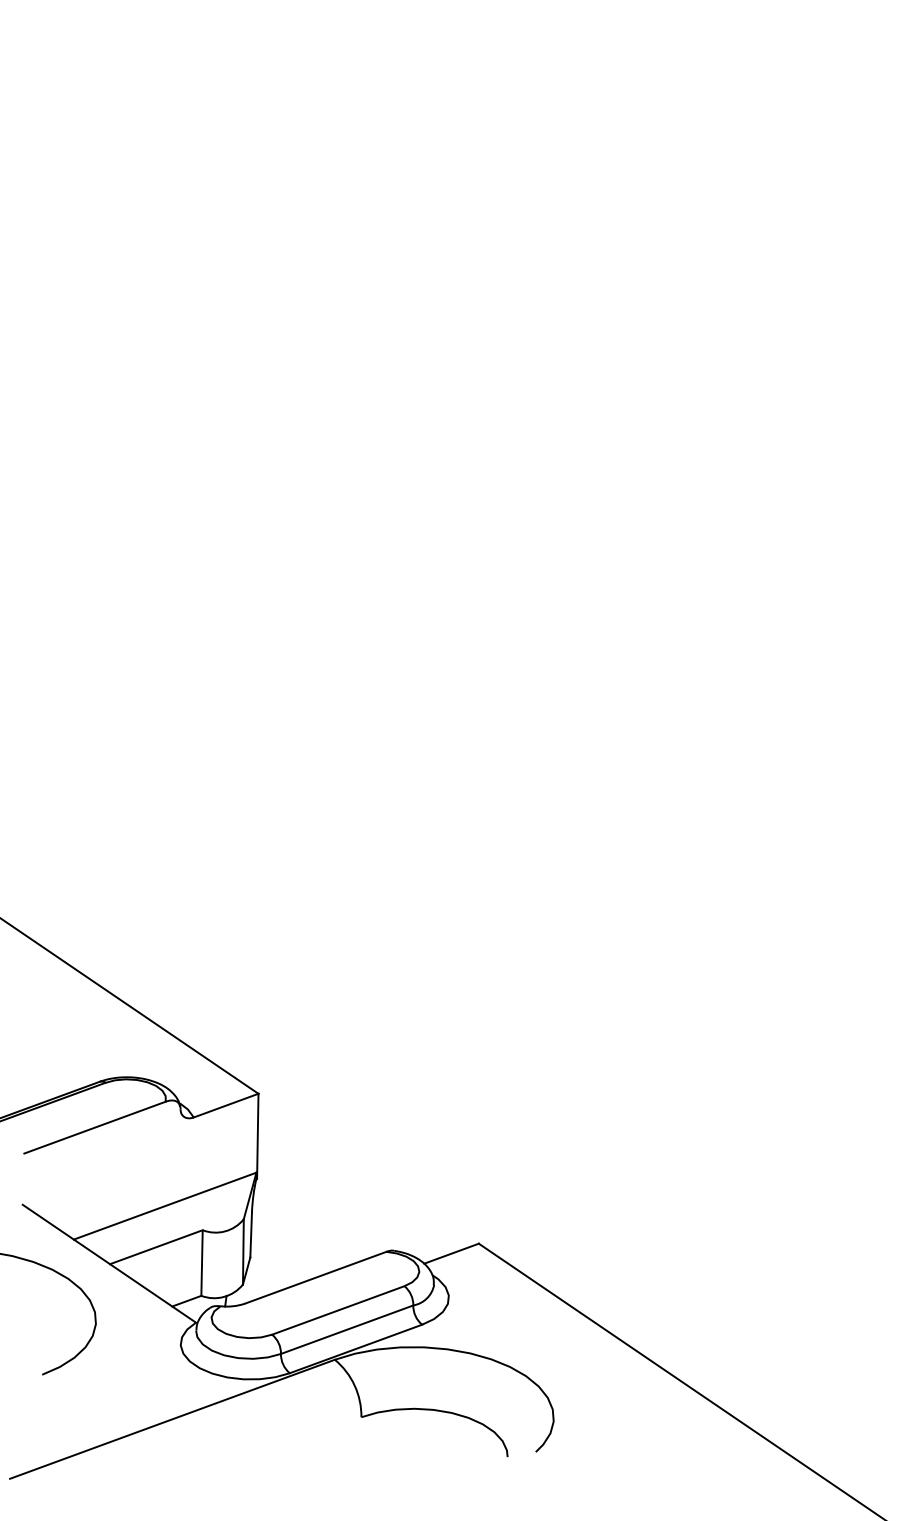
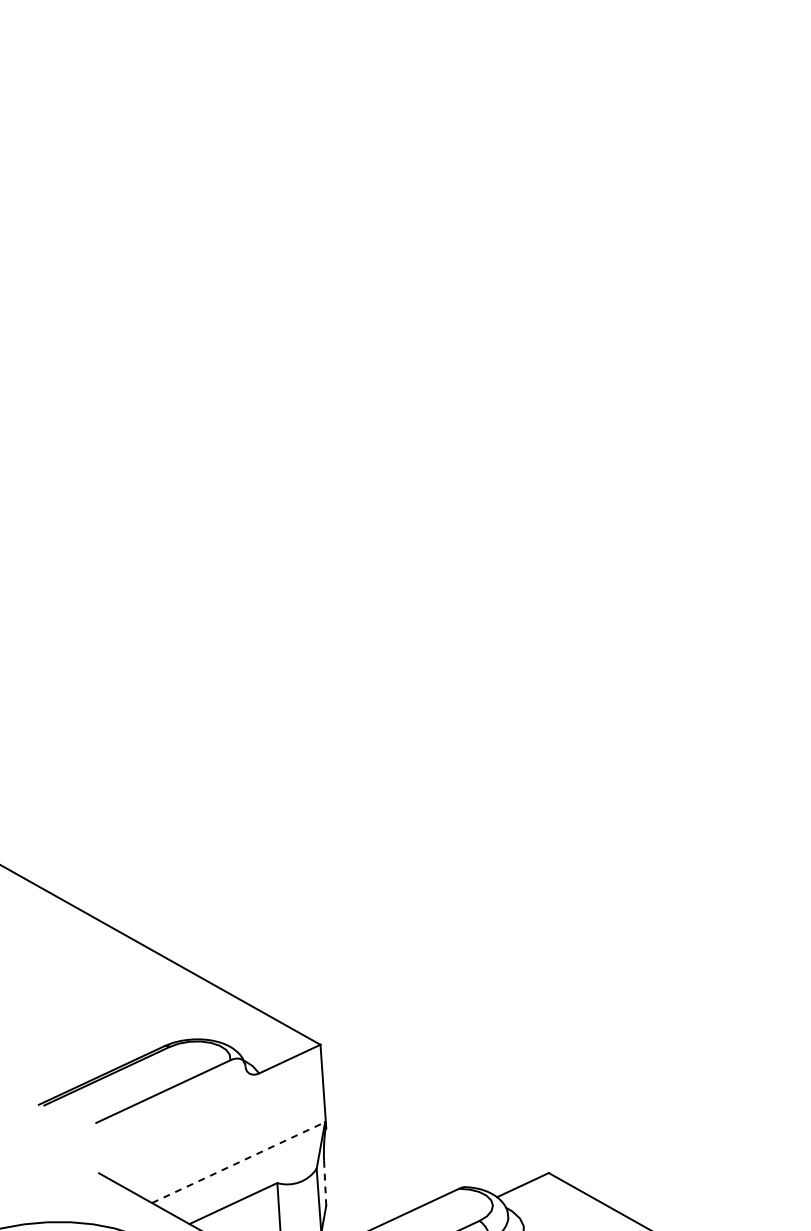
line: (165, 1205) -> (238, 1161), solid -> dashed
line: (251, 1234) -> (325, 1183), solid -> dashed

